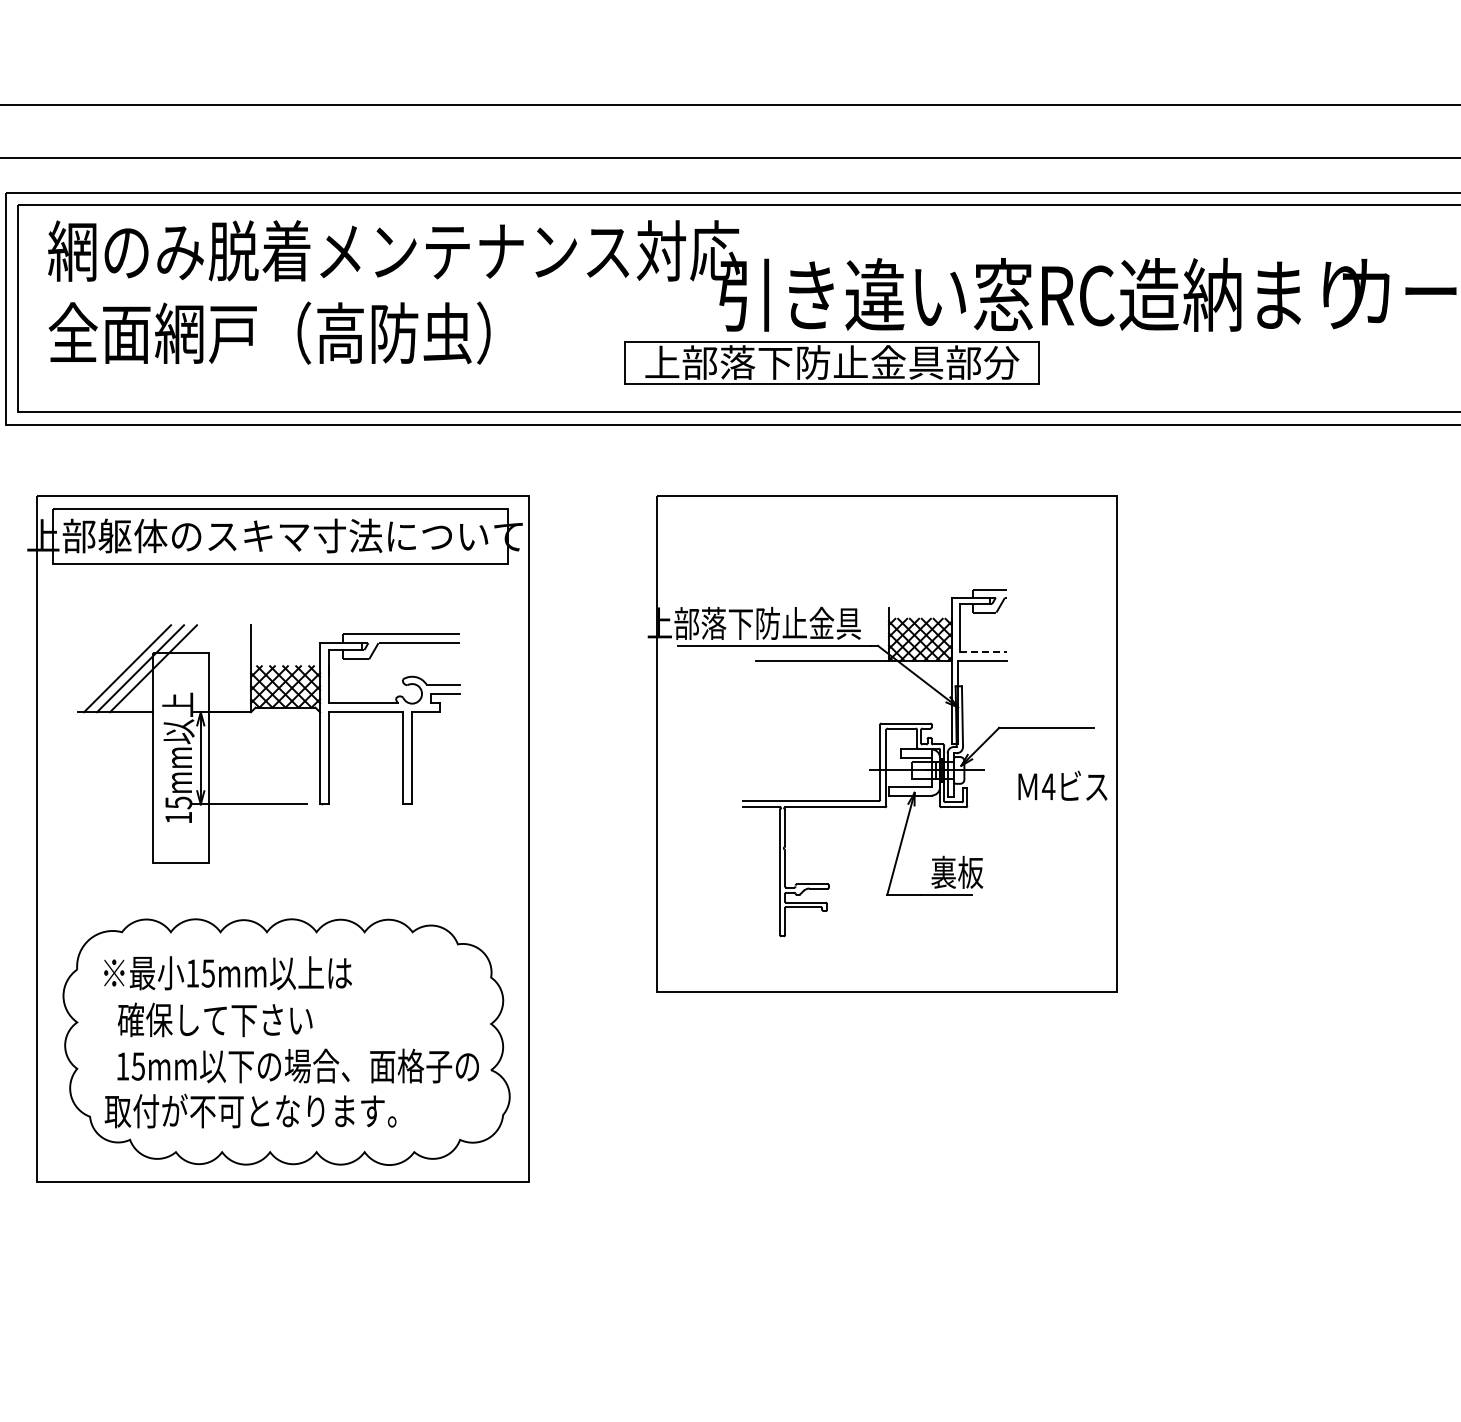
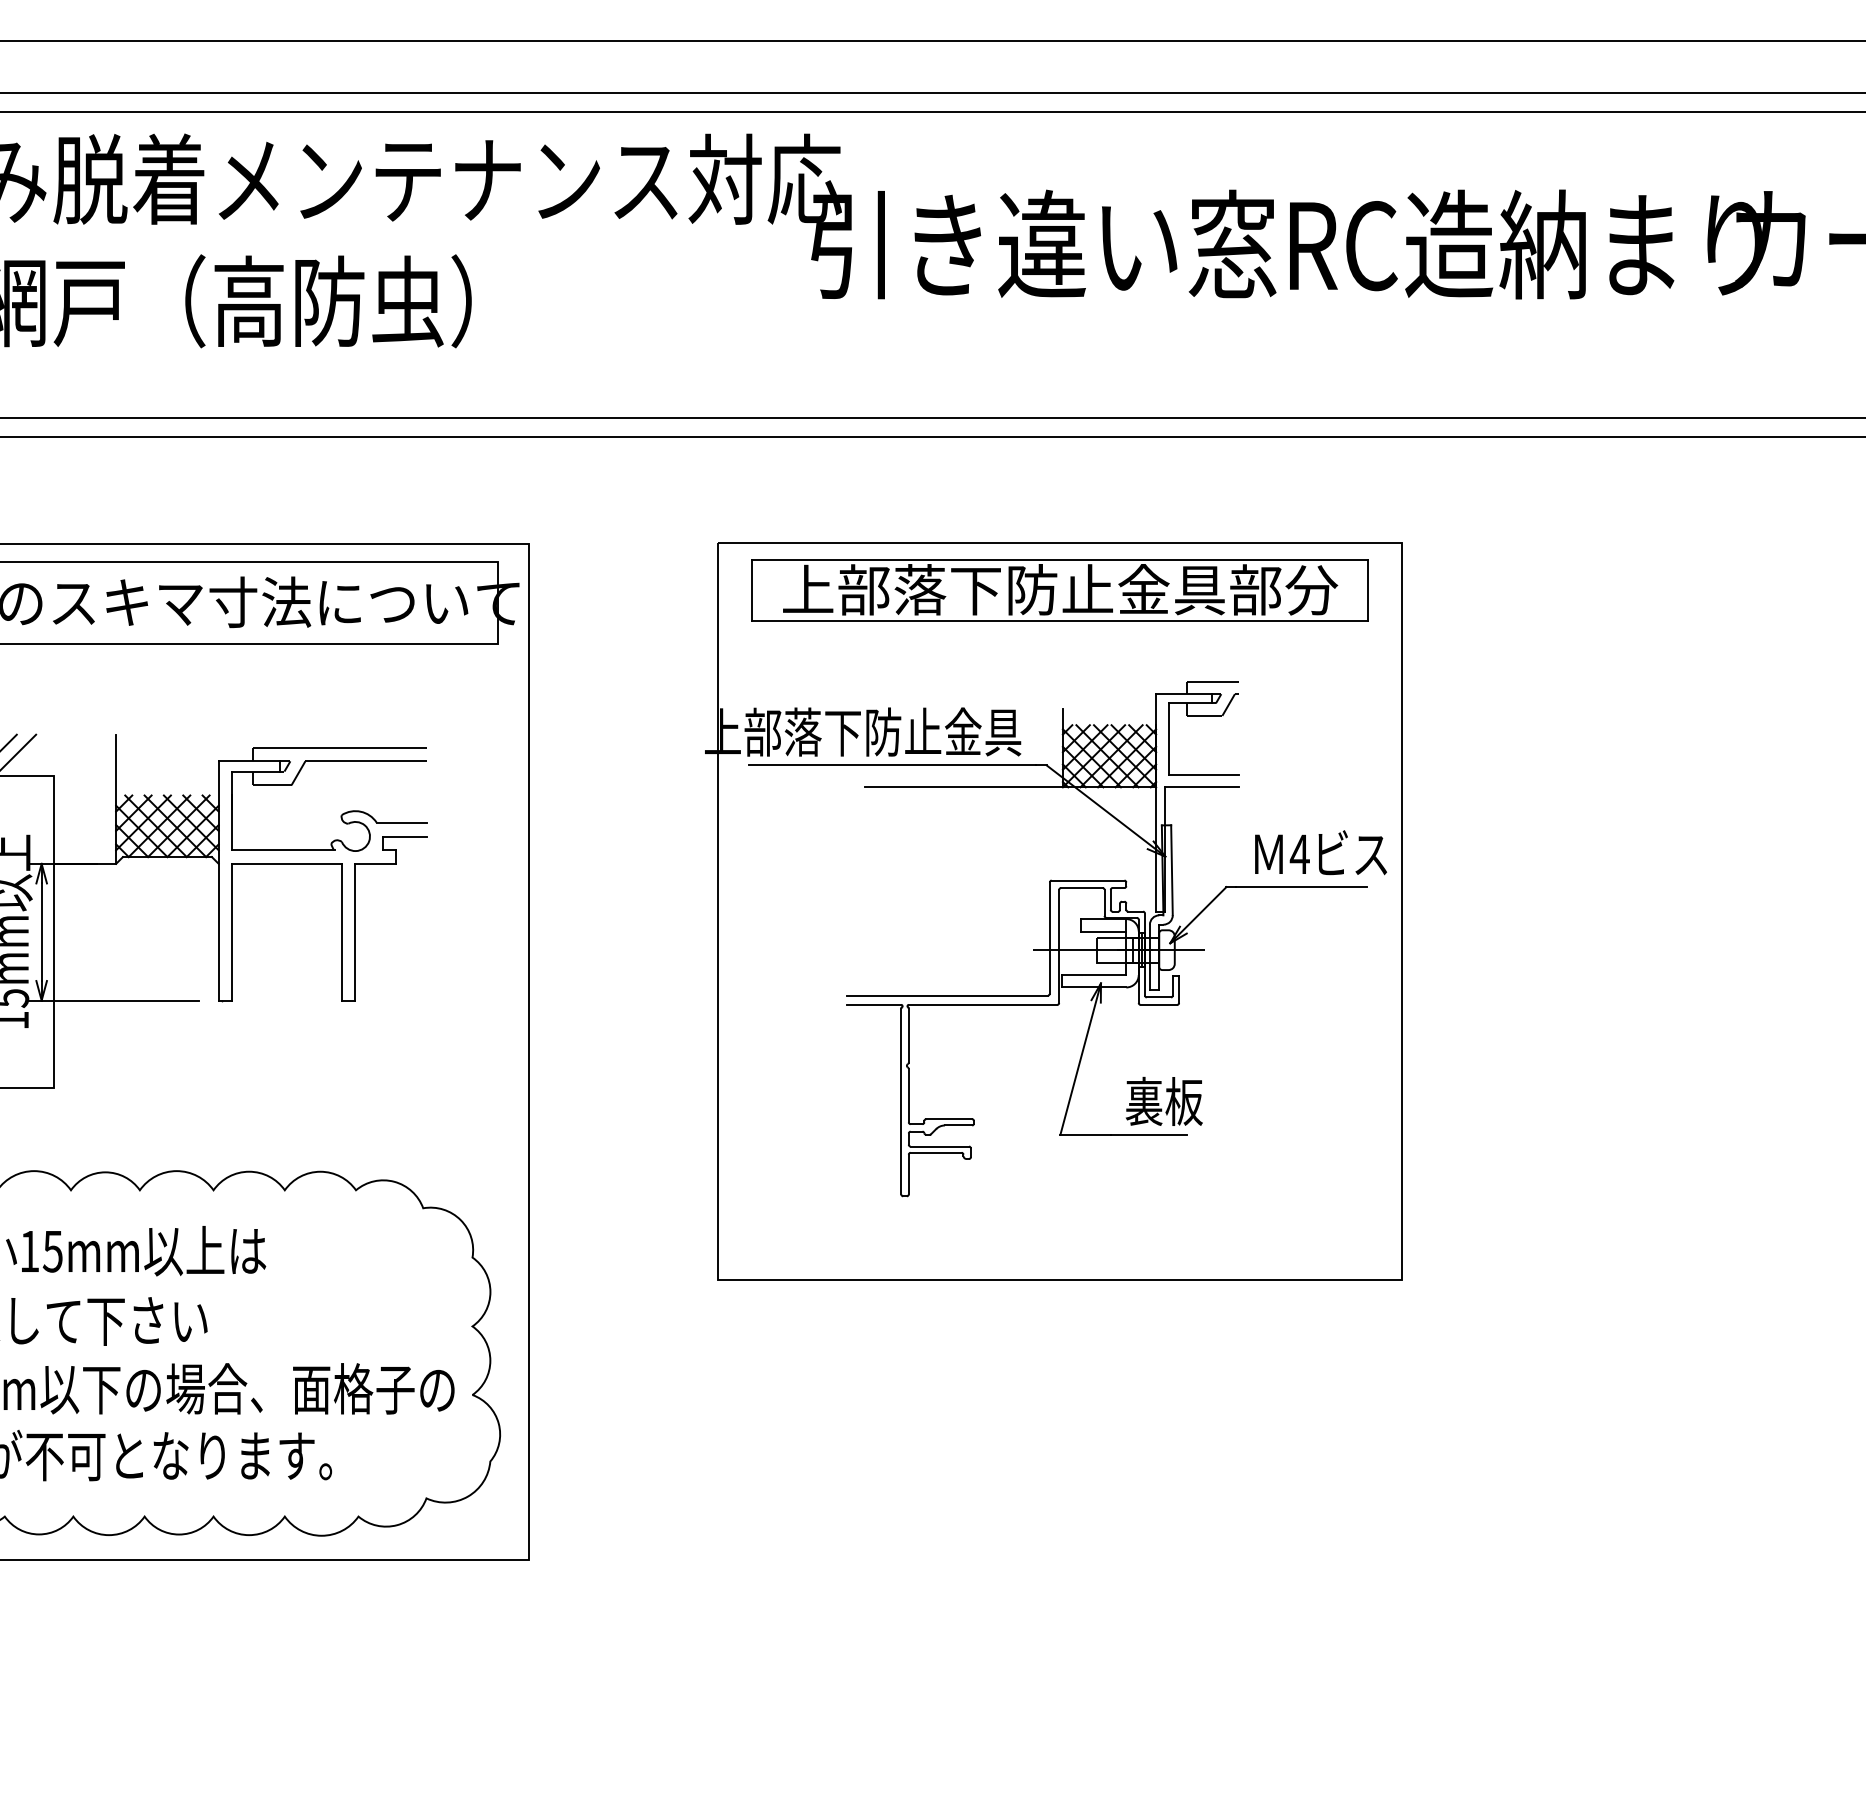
part: (831, 362) -> (1059, 589), moved
line: (983, 652) -> (1203, 775), dashed -> solid
text: (1062, 785) -> (1320, 852), moved

